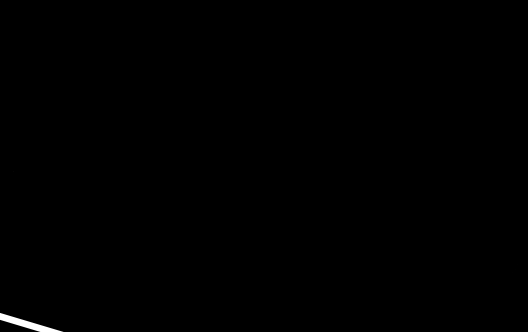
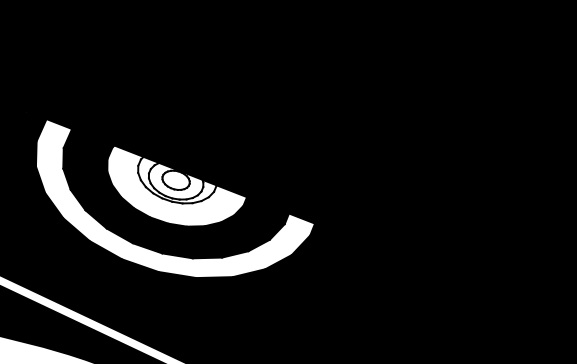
fill: (152, 218) -> (175, 189), removed
fill: (151, 233) -> (171, 206), removed

